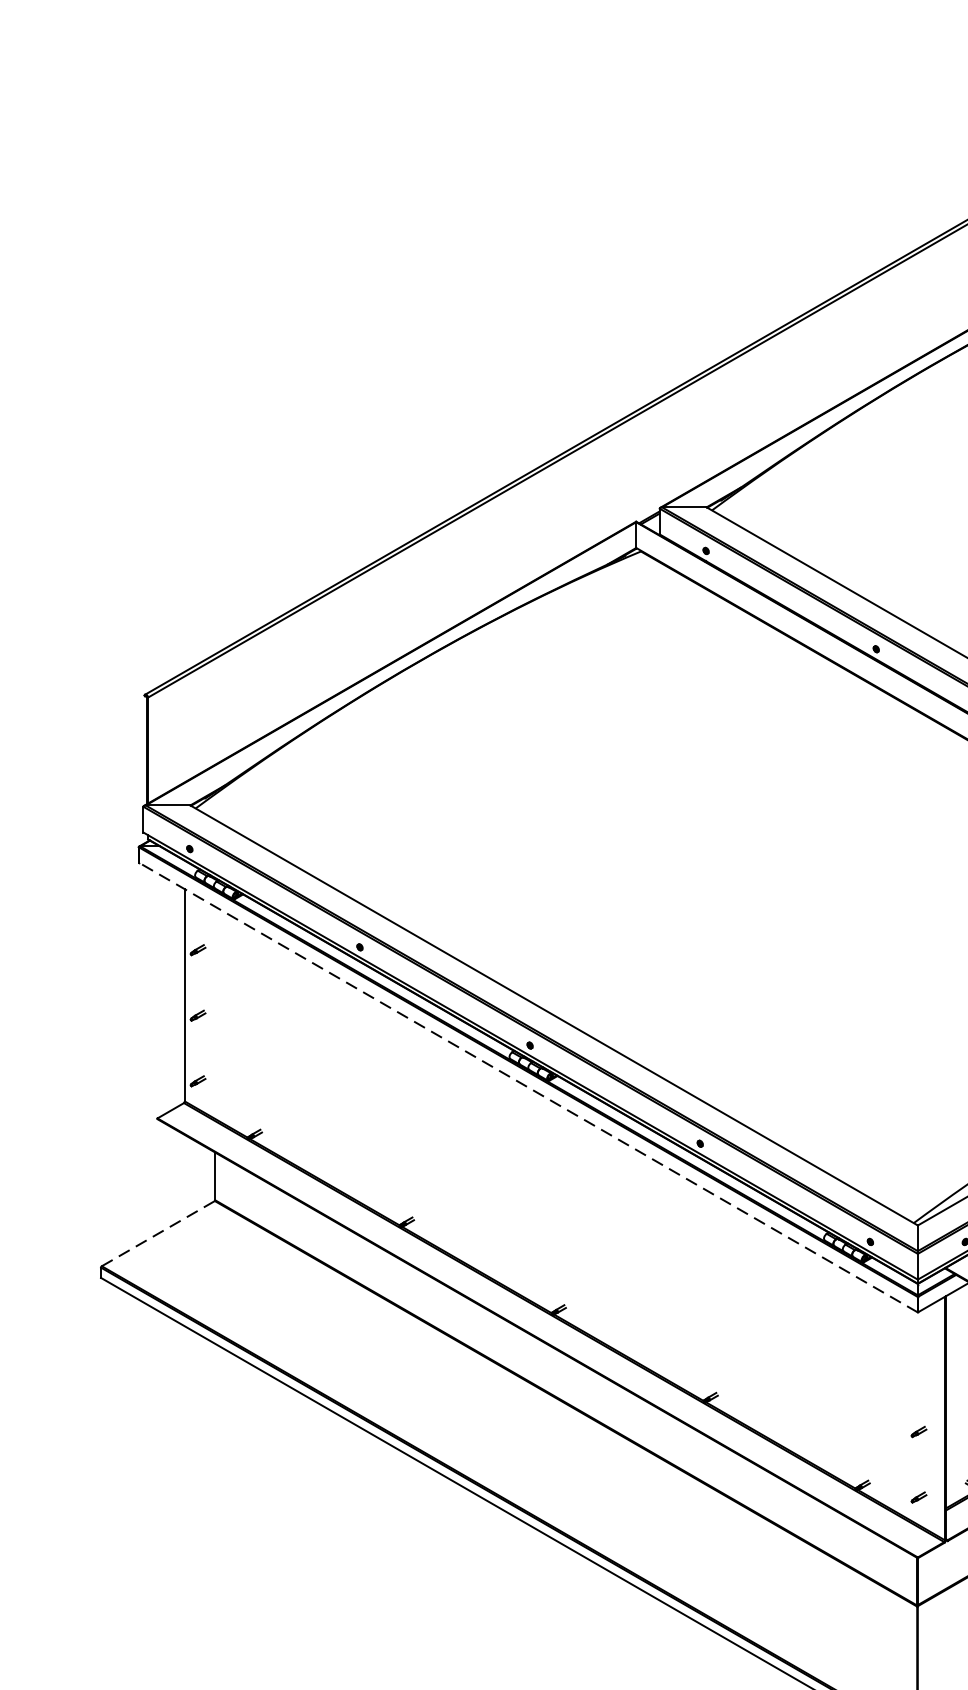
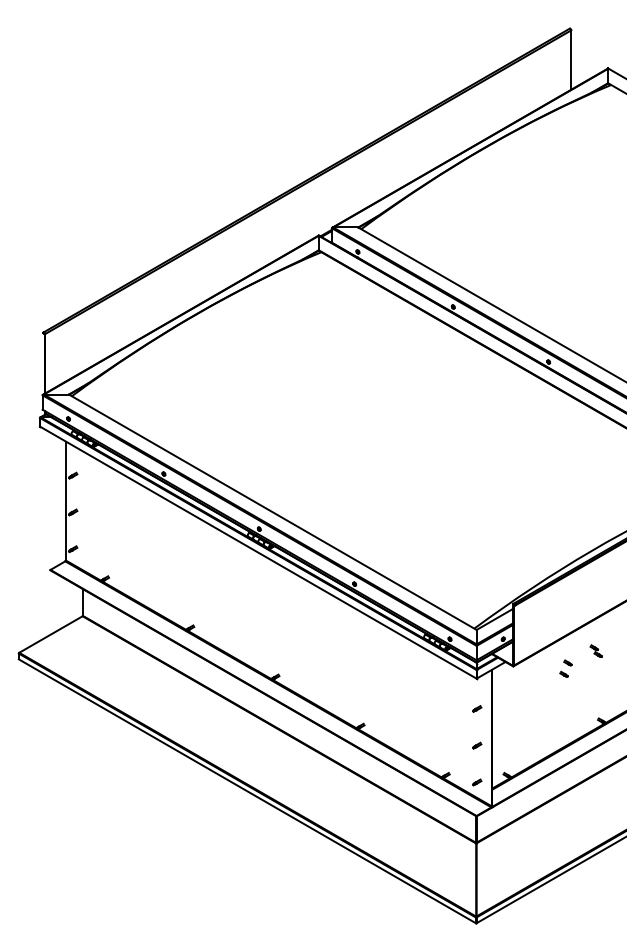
line: (526, 1087) -> (257, 552), dashed -> solid
line: (157, 1233) -> (50, 634), dashed -> solid
part: (919, 1365) -> (477, 708), added

